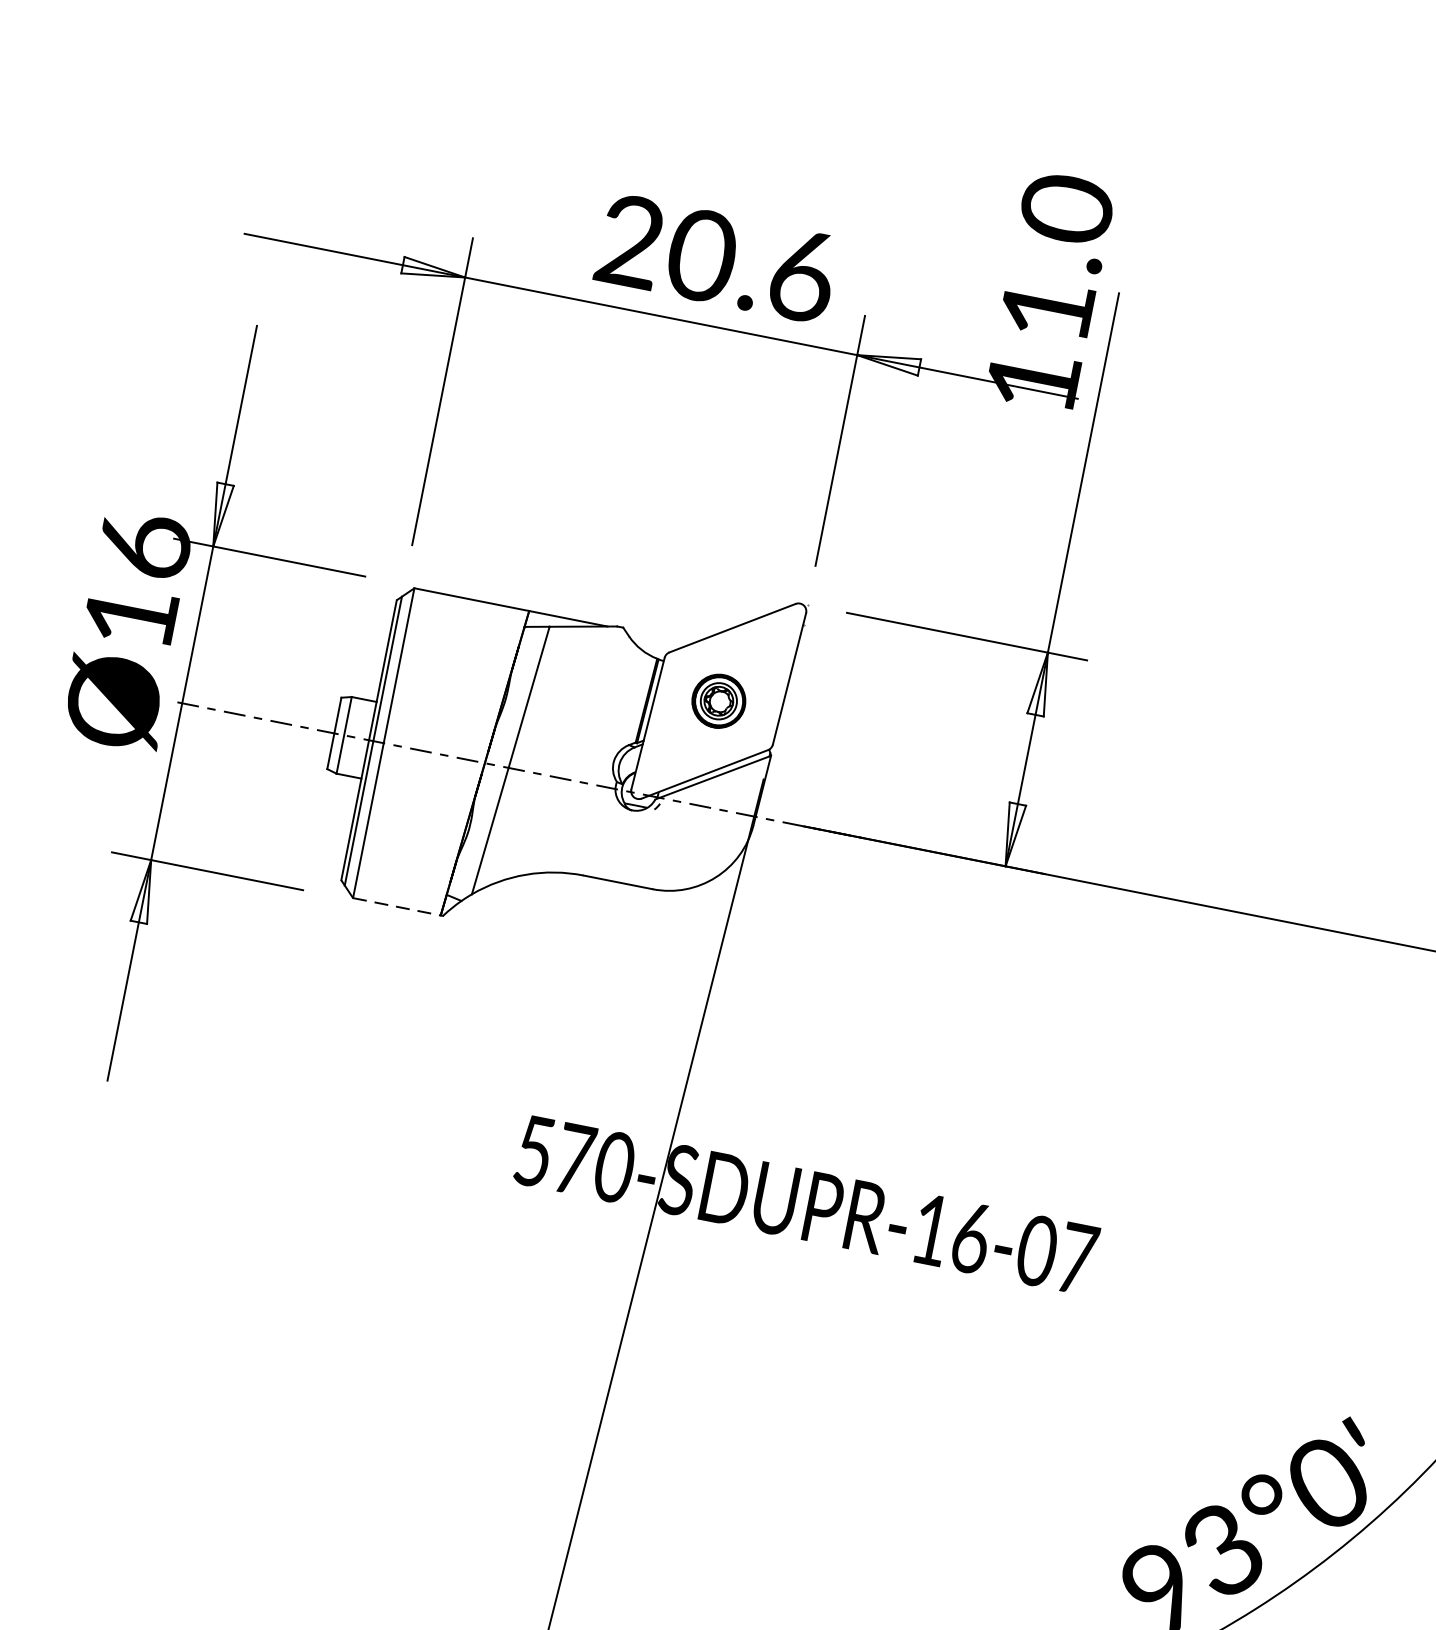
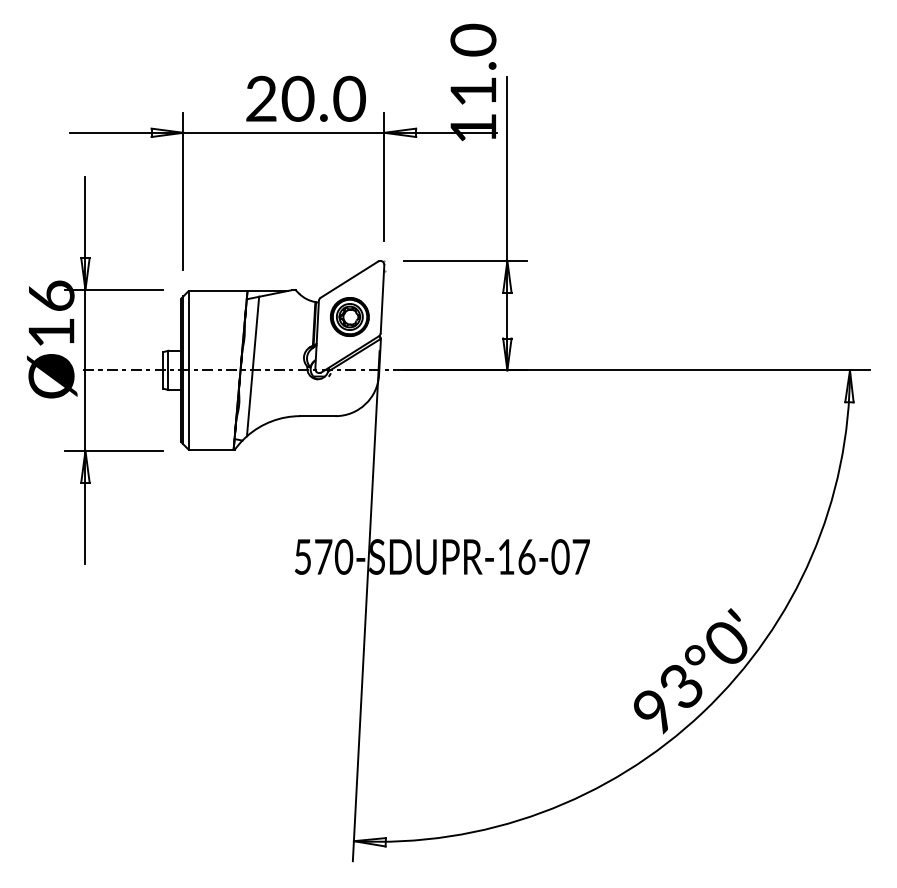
text: (802, 274) -> (349, 98), 20.6 -> 20.0
part: (718, 700) -> (349, 316), size x1.43
line: (397, 906) -> (211, 449), dashed -> solid

